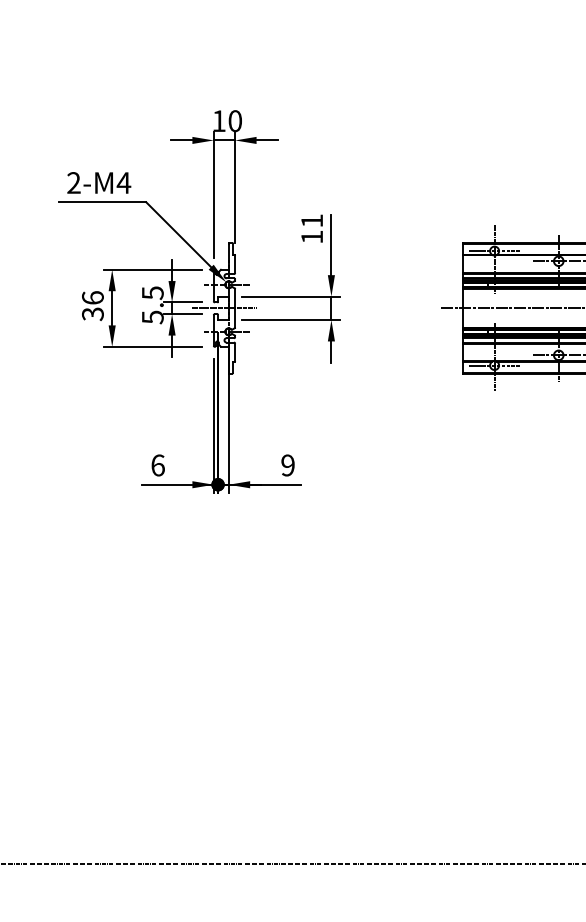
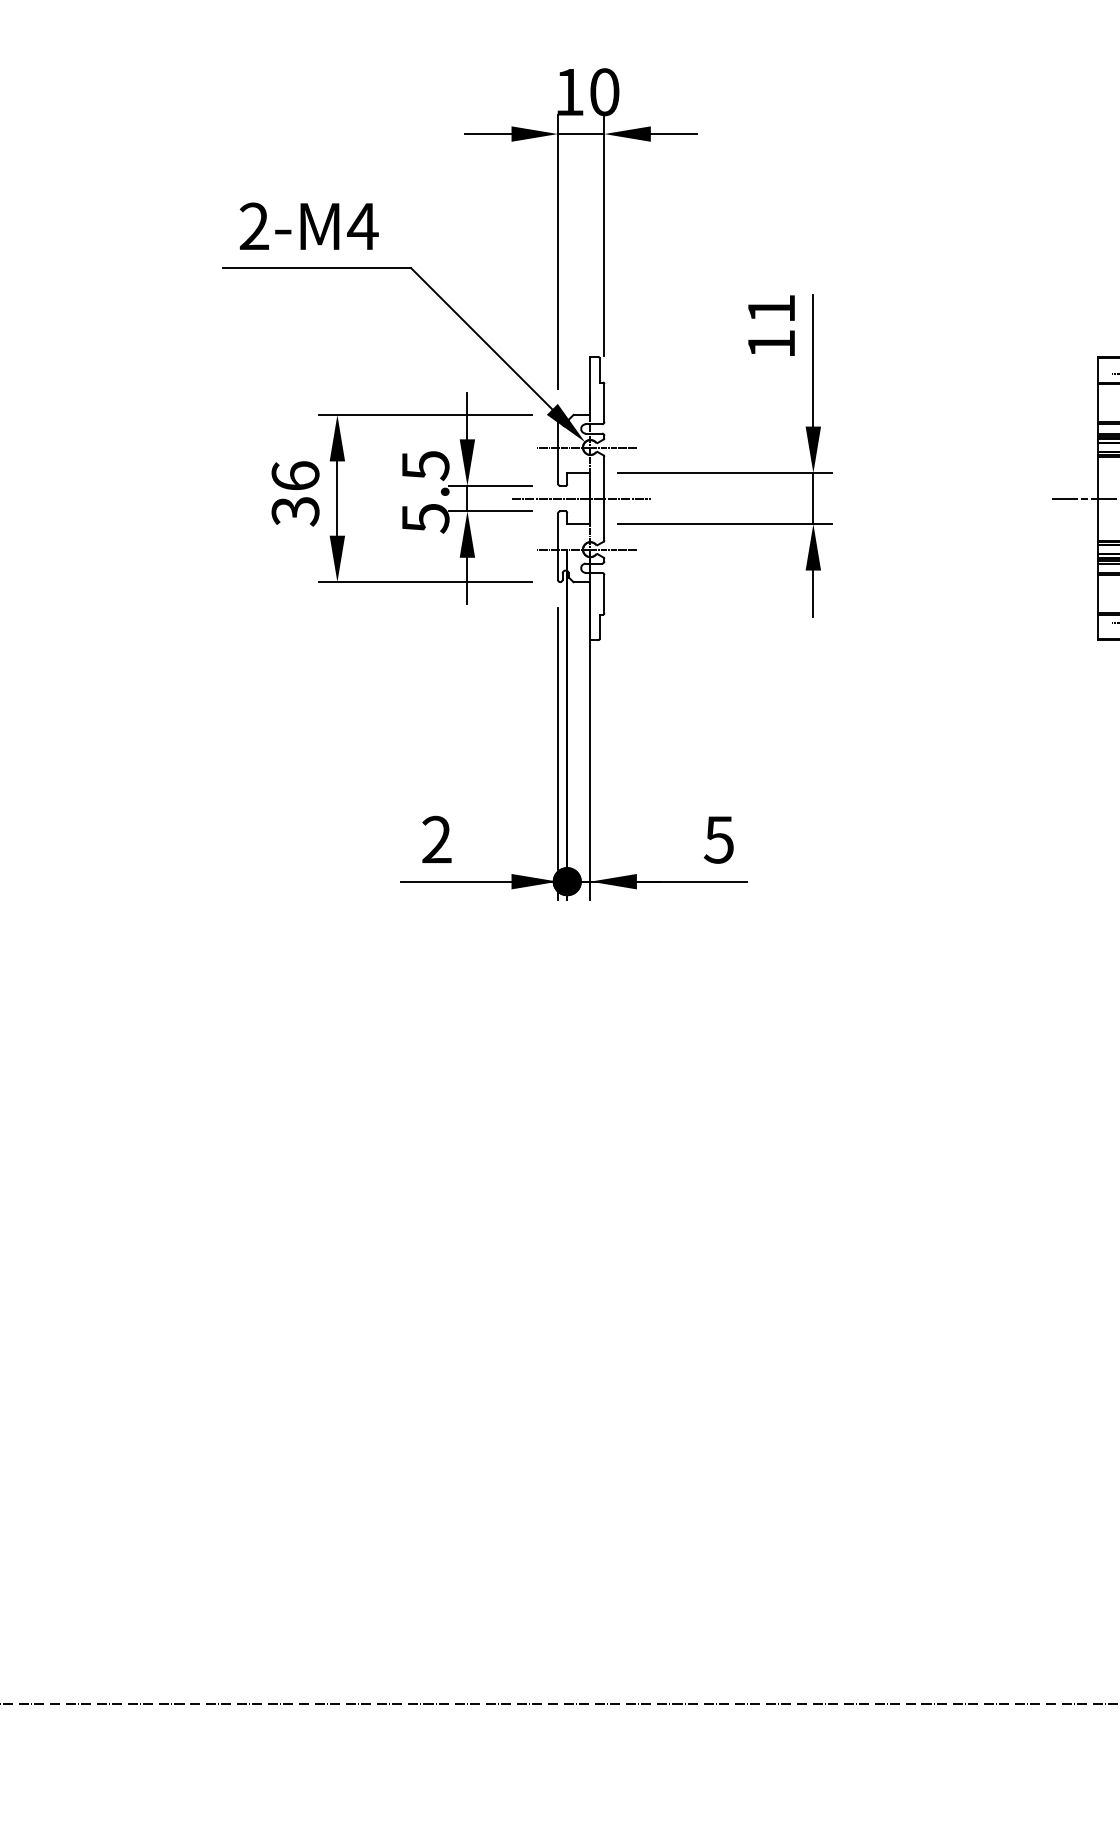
text: (157, 465) -> (435, 839), 6 -> 2
text: (287, 465) -> (718, 839), 9 -> 5

